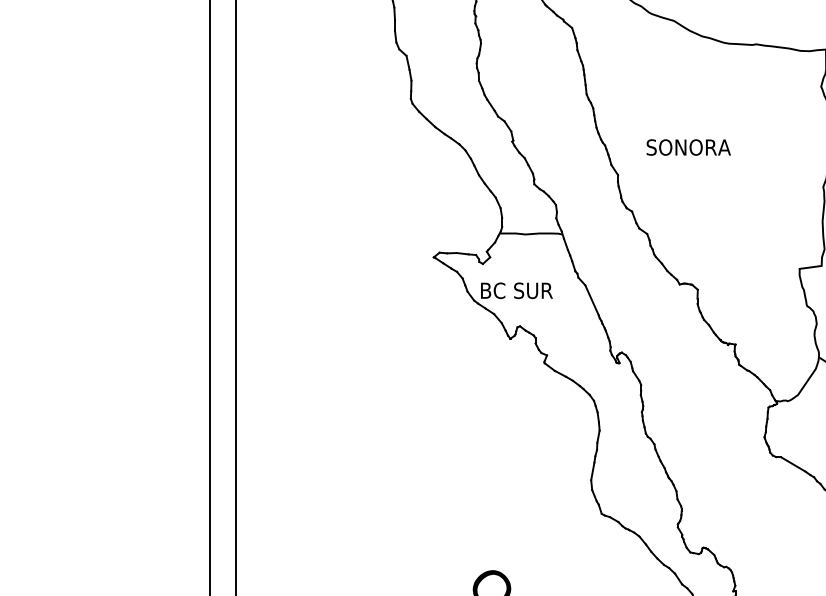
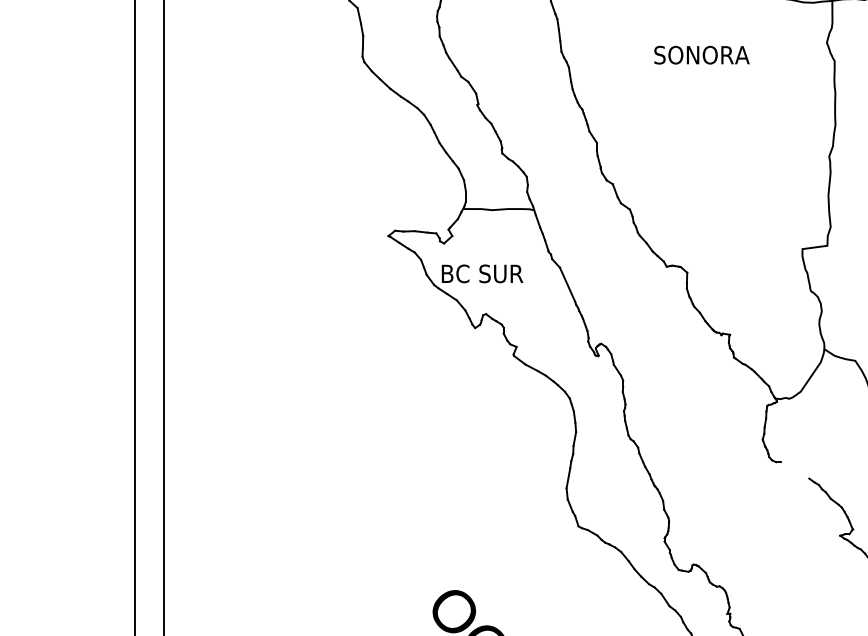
text: (688, 147) -> (701, 55), moved
line: (793, 464) -> (795, 470), removed

